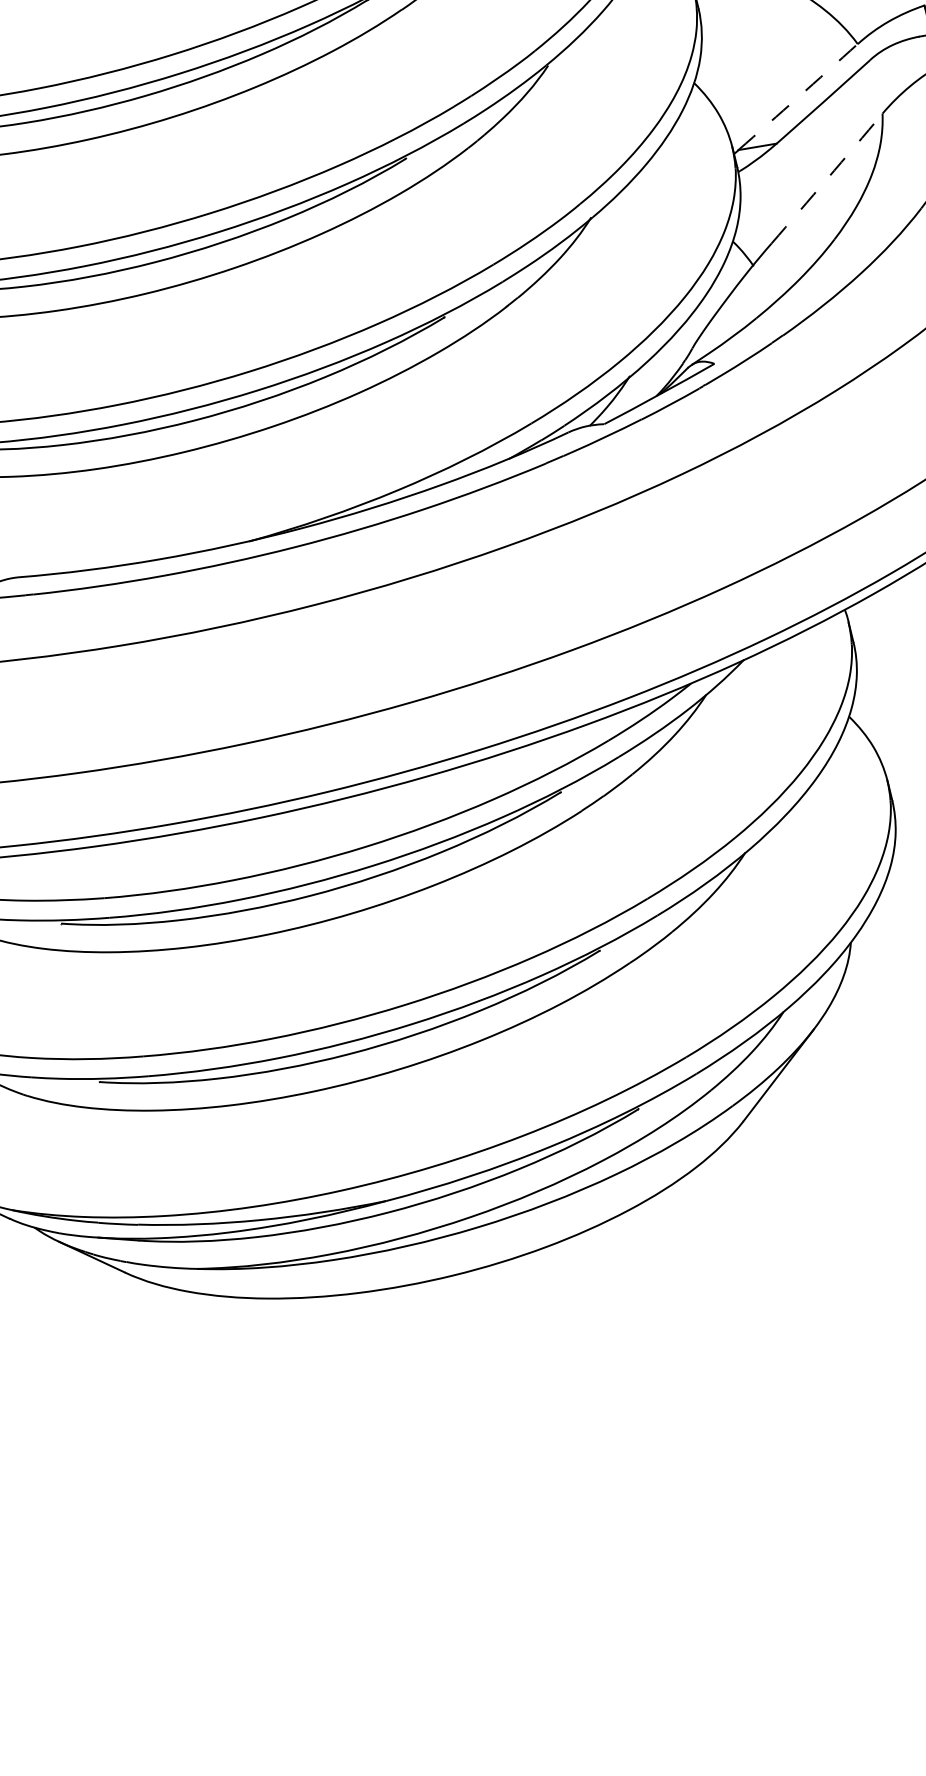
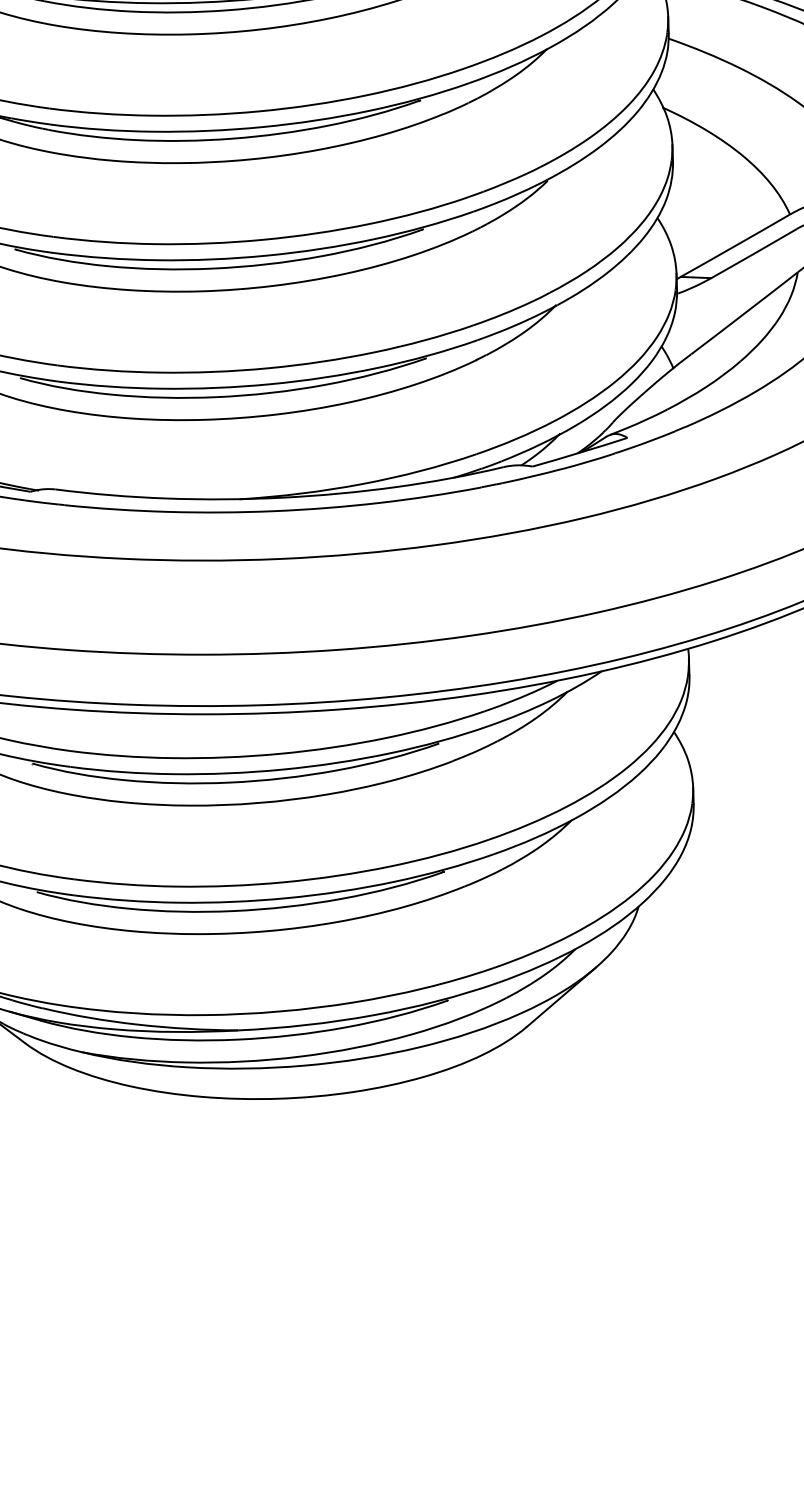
arc: (798, 96) -> (735, 245), dashed -> solid
arc: (827, 178) -> (744, 313), dashed -> solid

